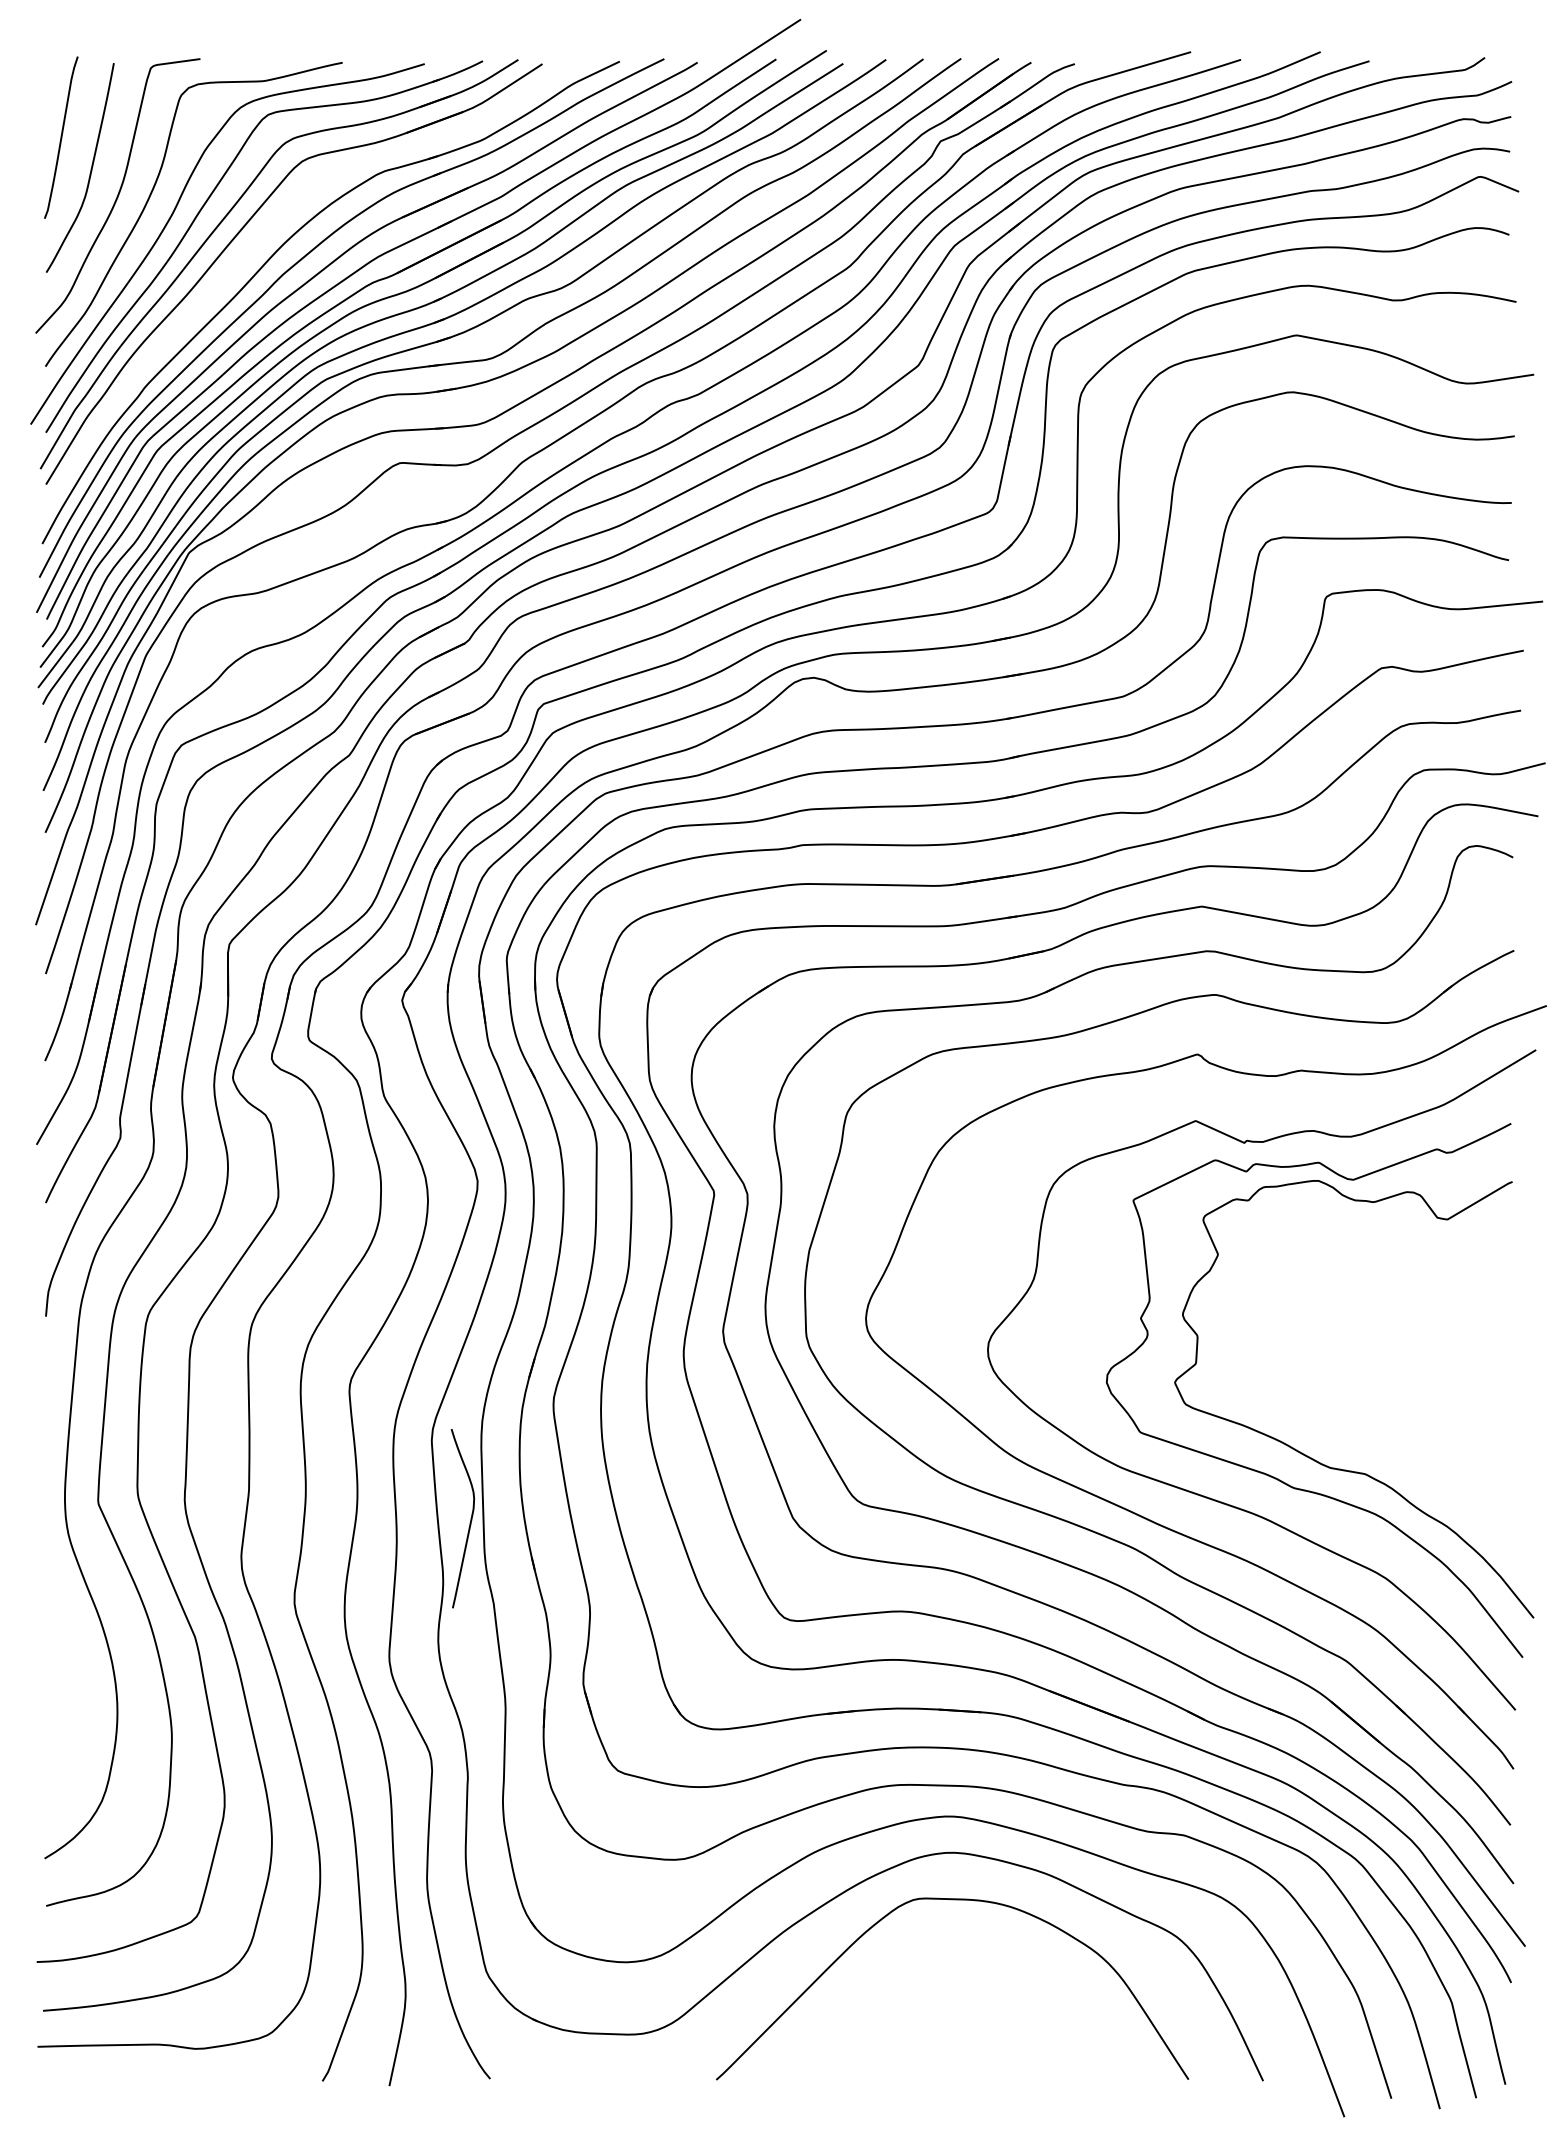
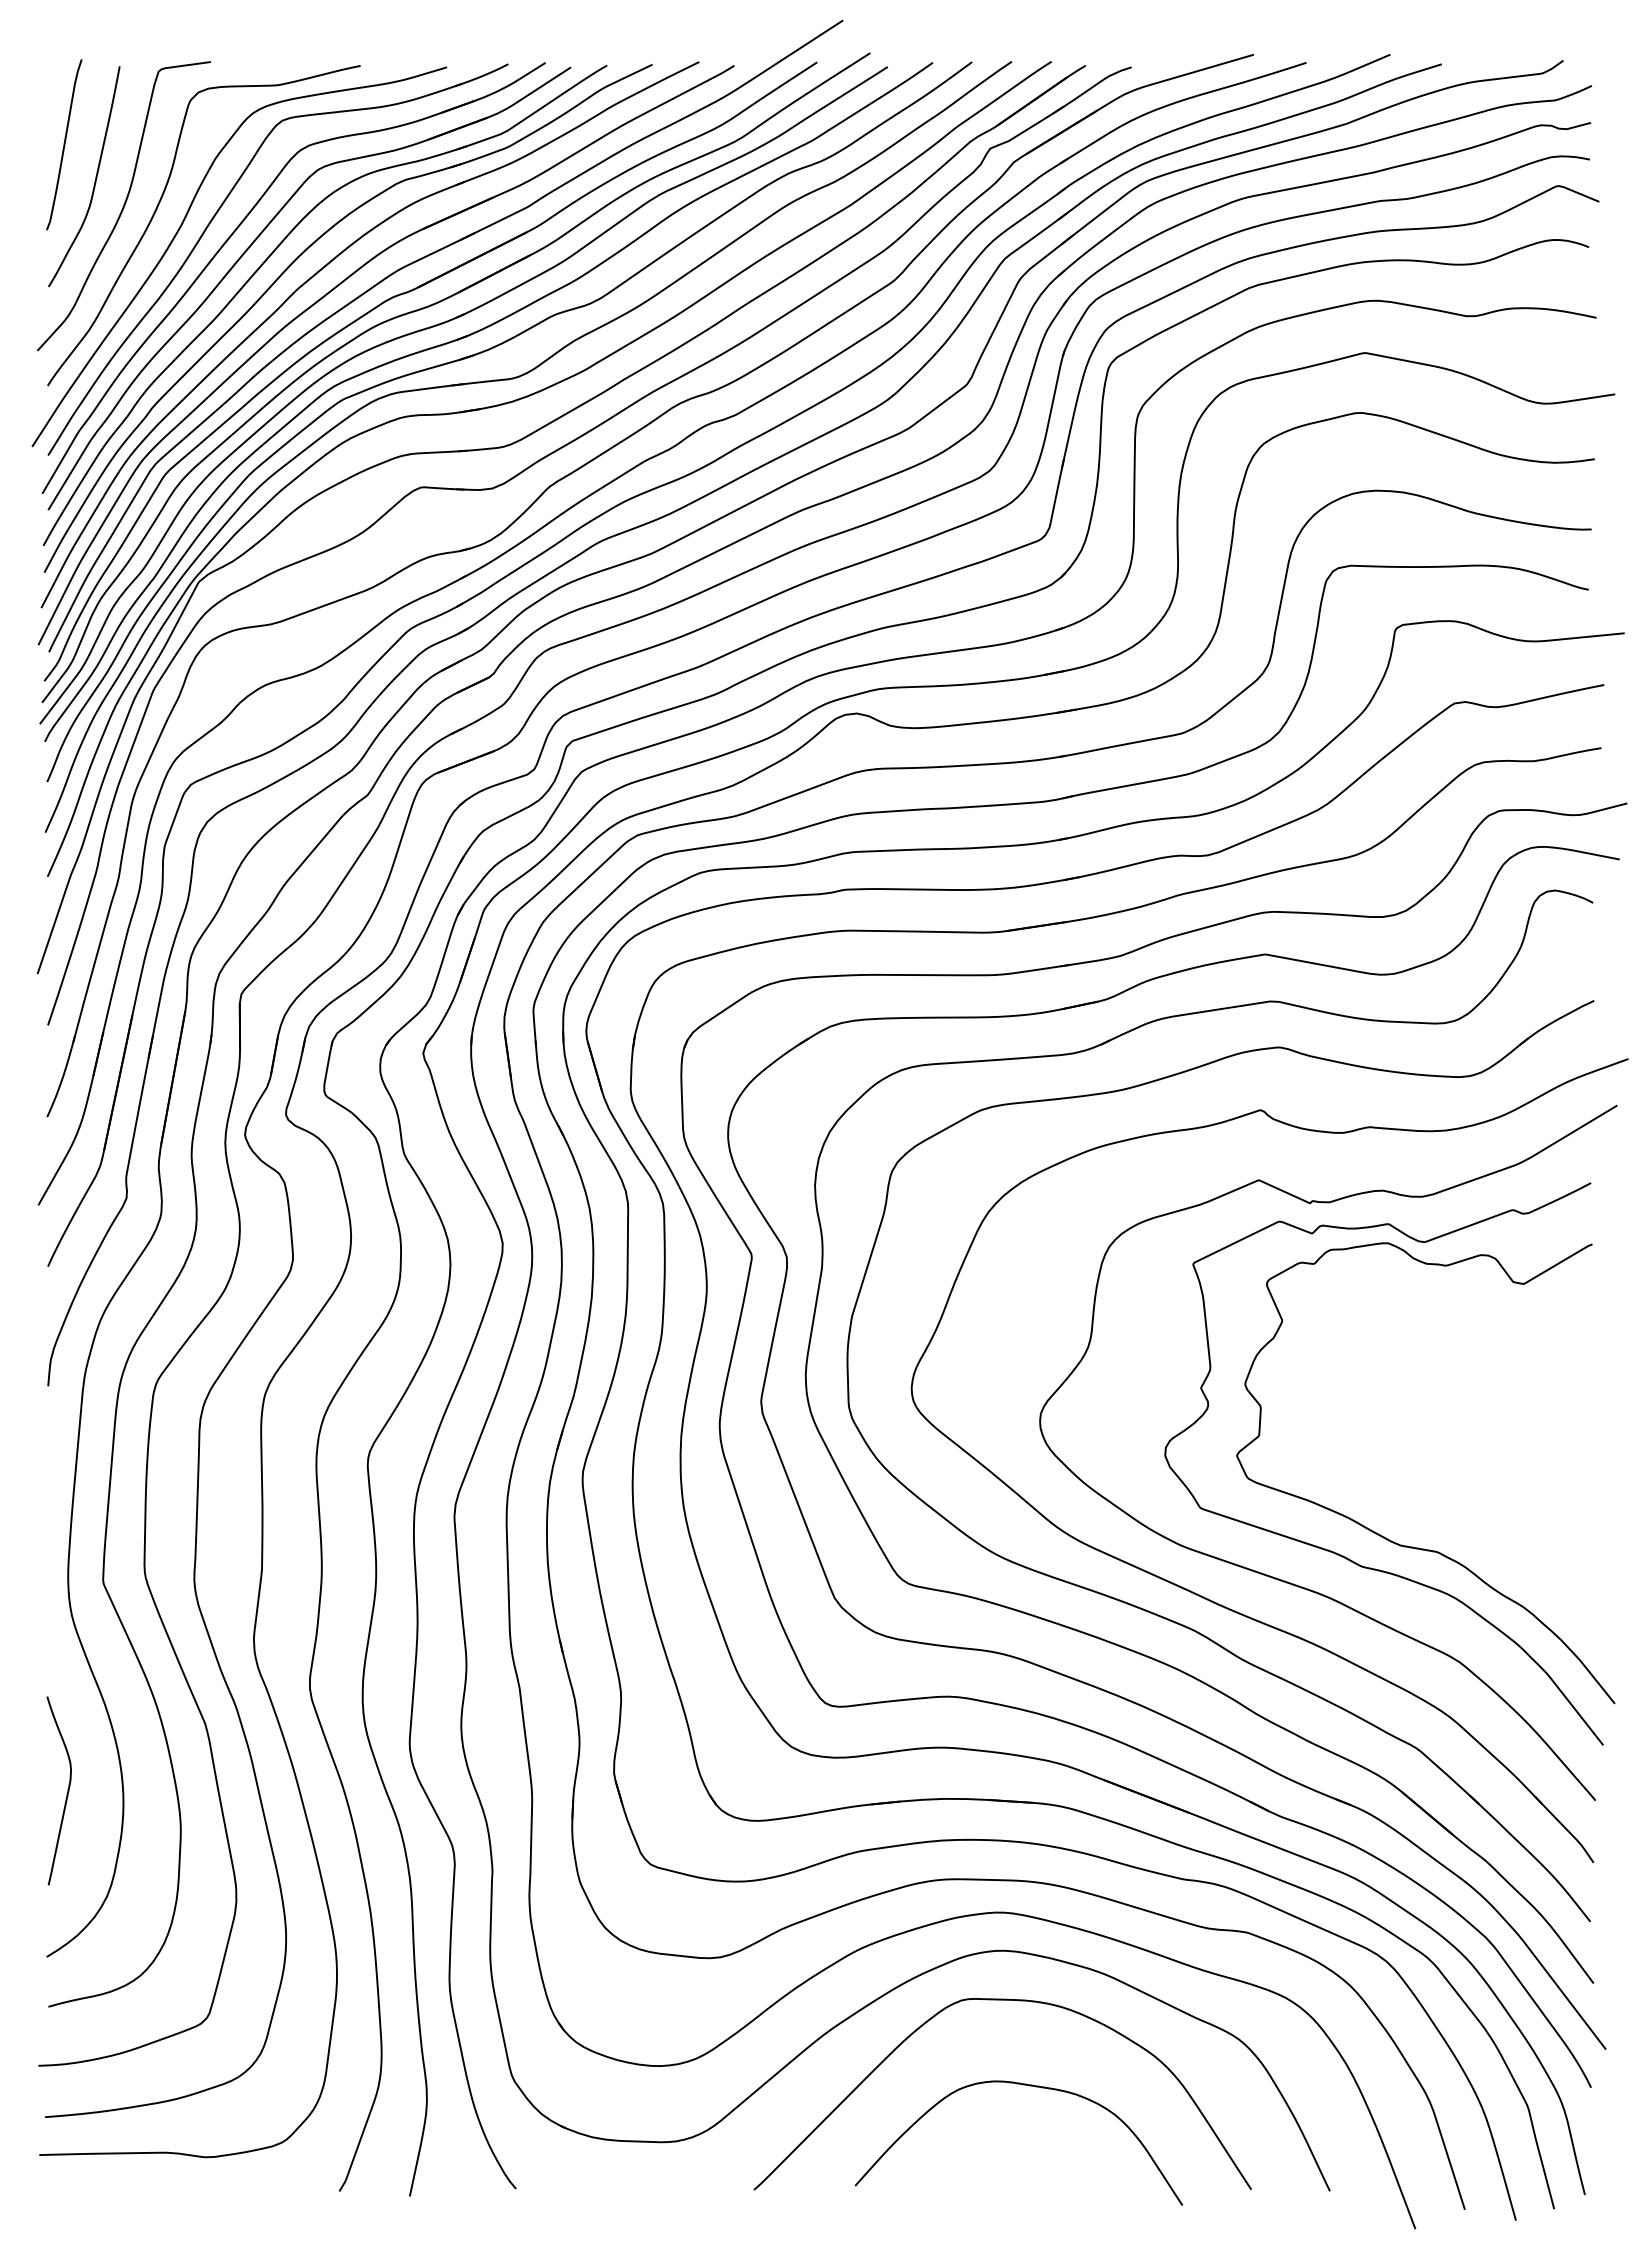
part: (254, 247) -> (267, 260), added
curve: (469, 1522) -> (66, 1794), moved
curve: (977, 1981) -> (1029, 2086), added

